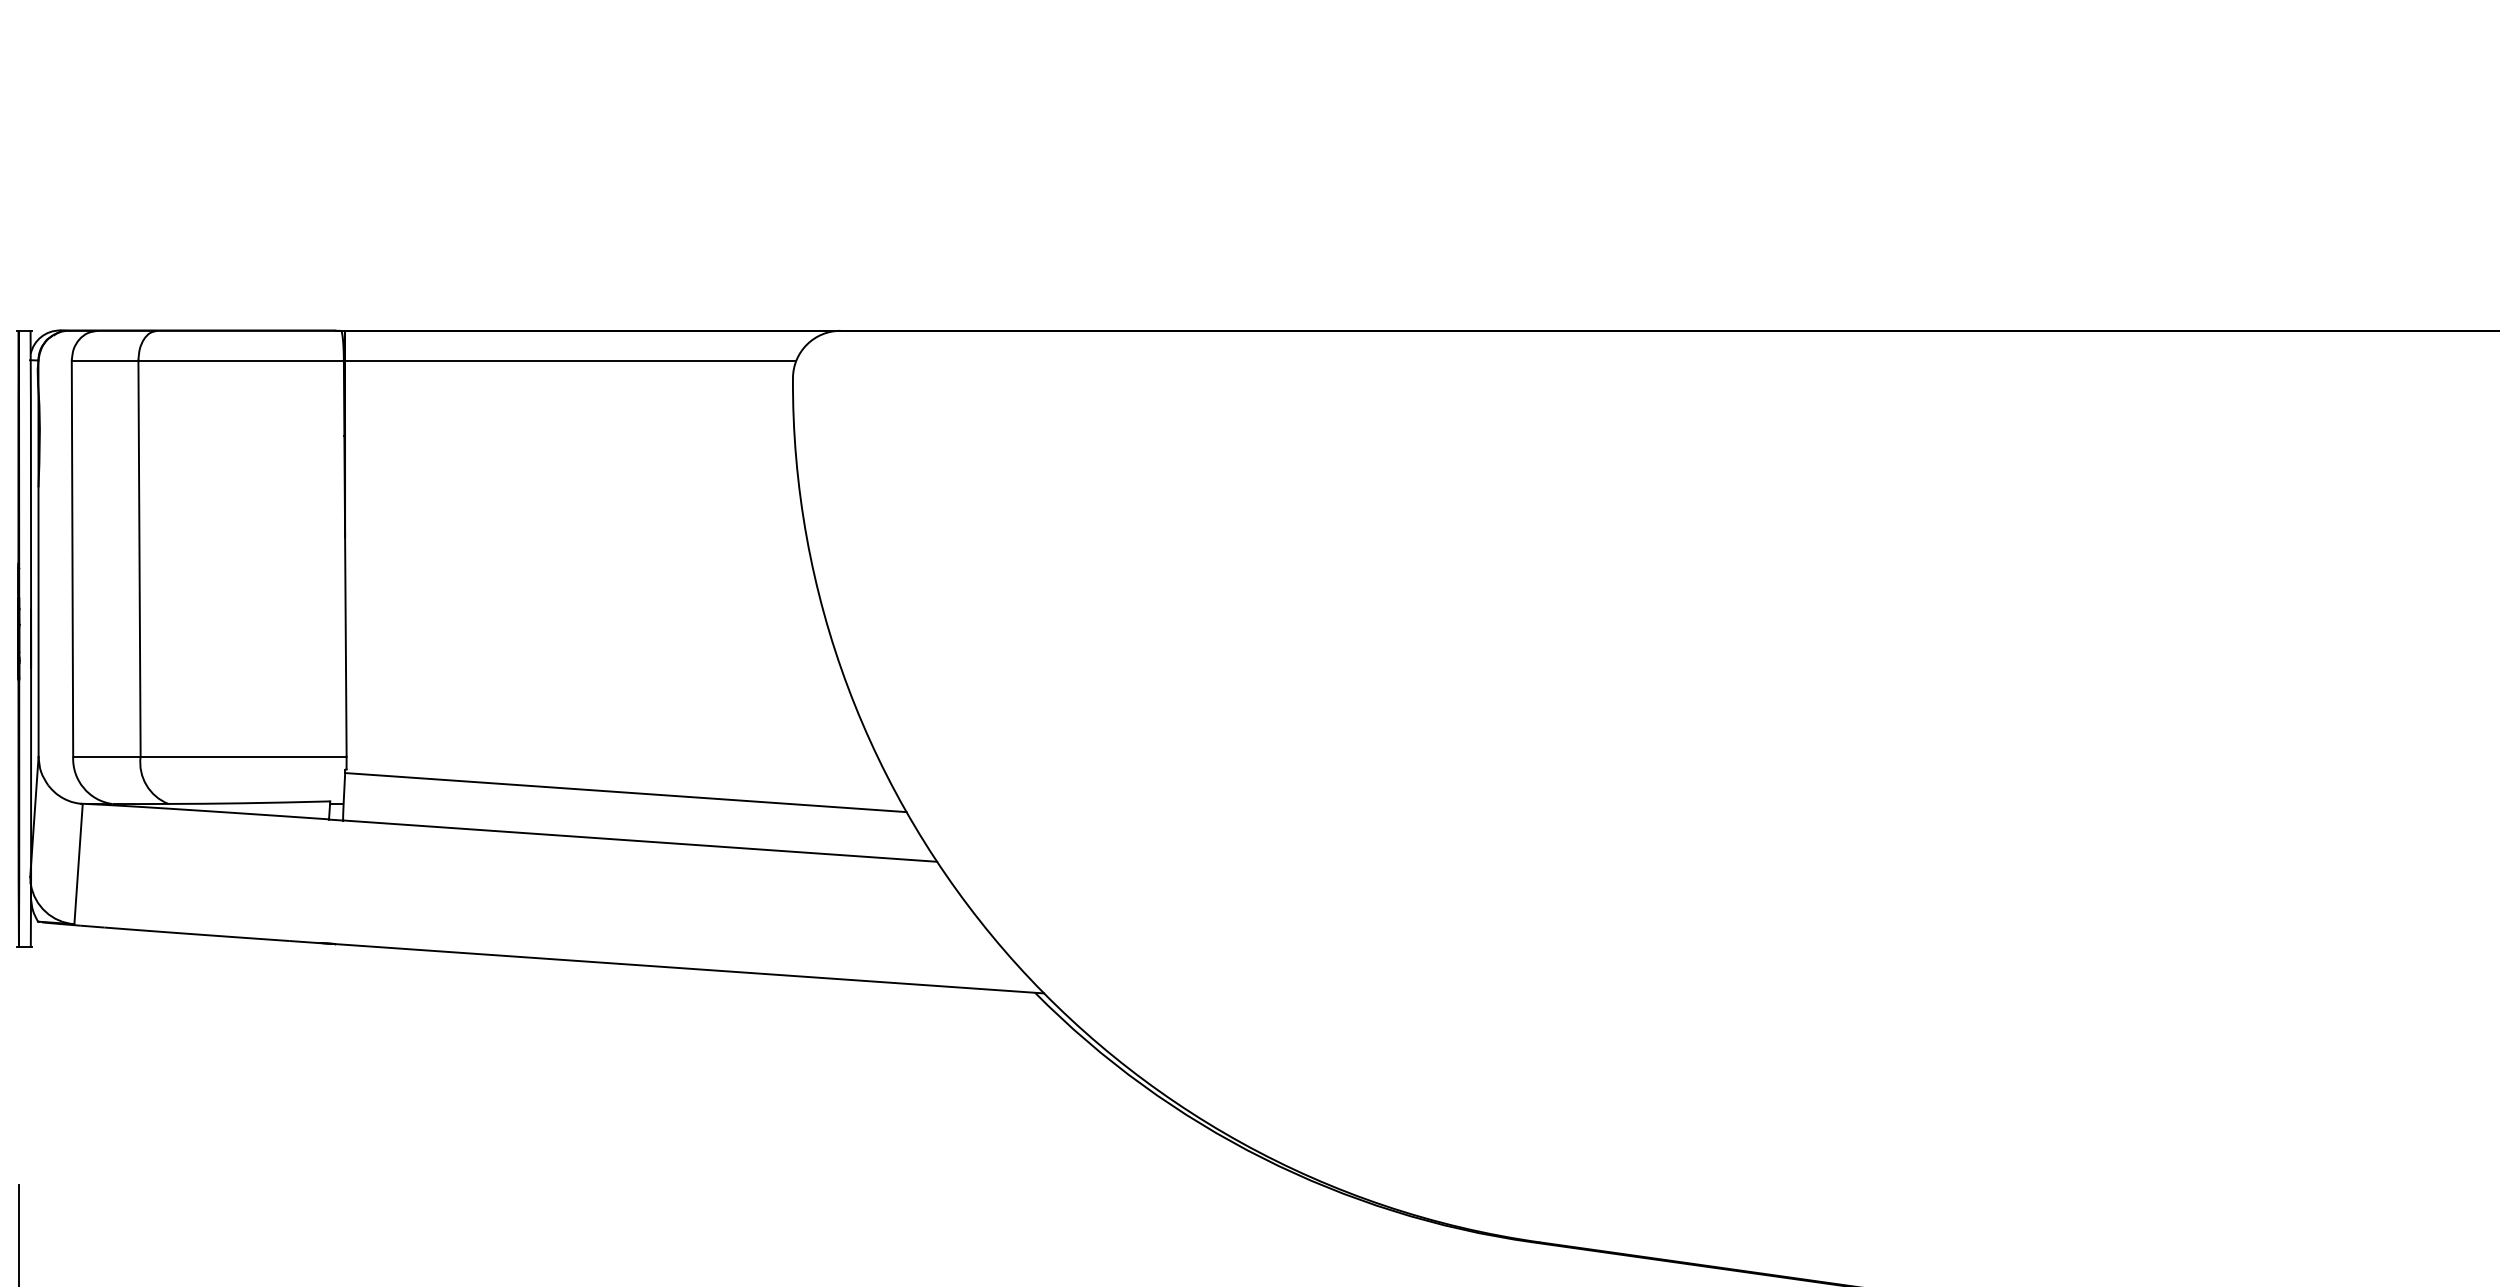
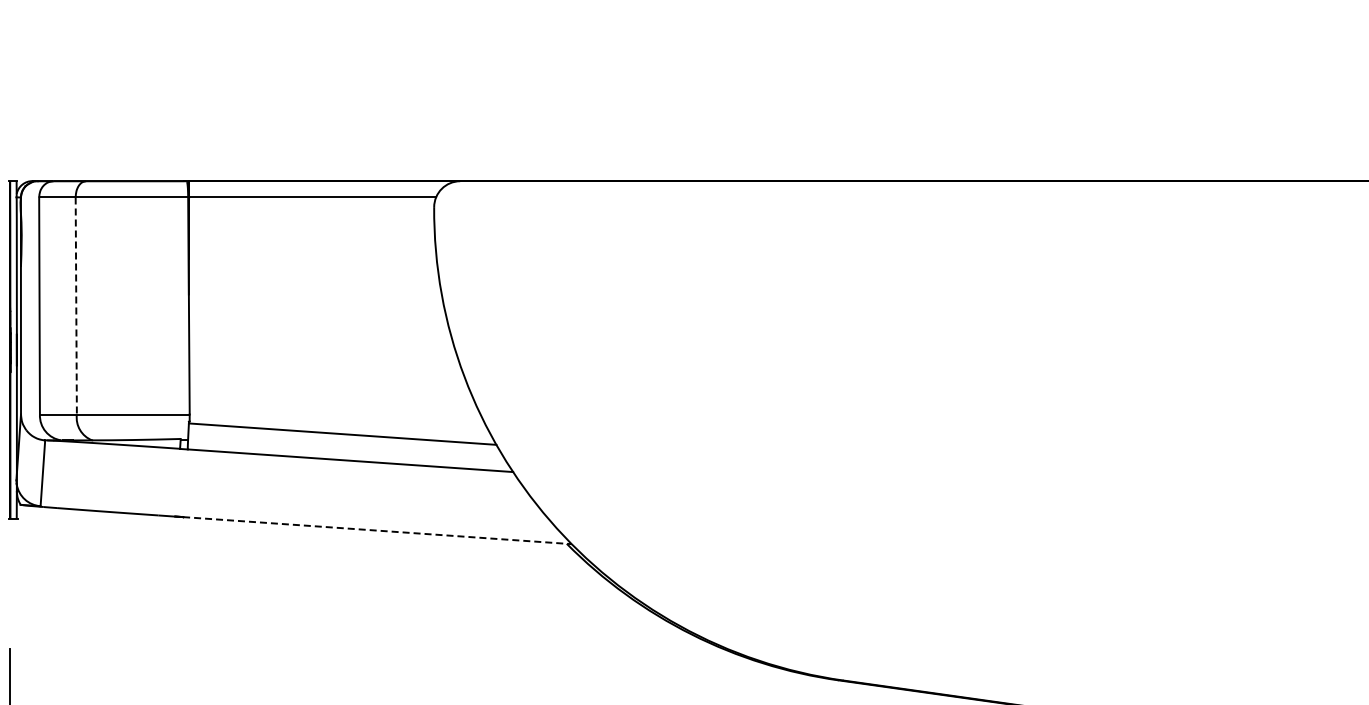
line: (139, 559) -> (76, 306), solid -> dashed
line: (689, 968) -> (377, 530), solid -> dashed

